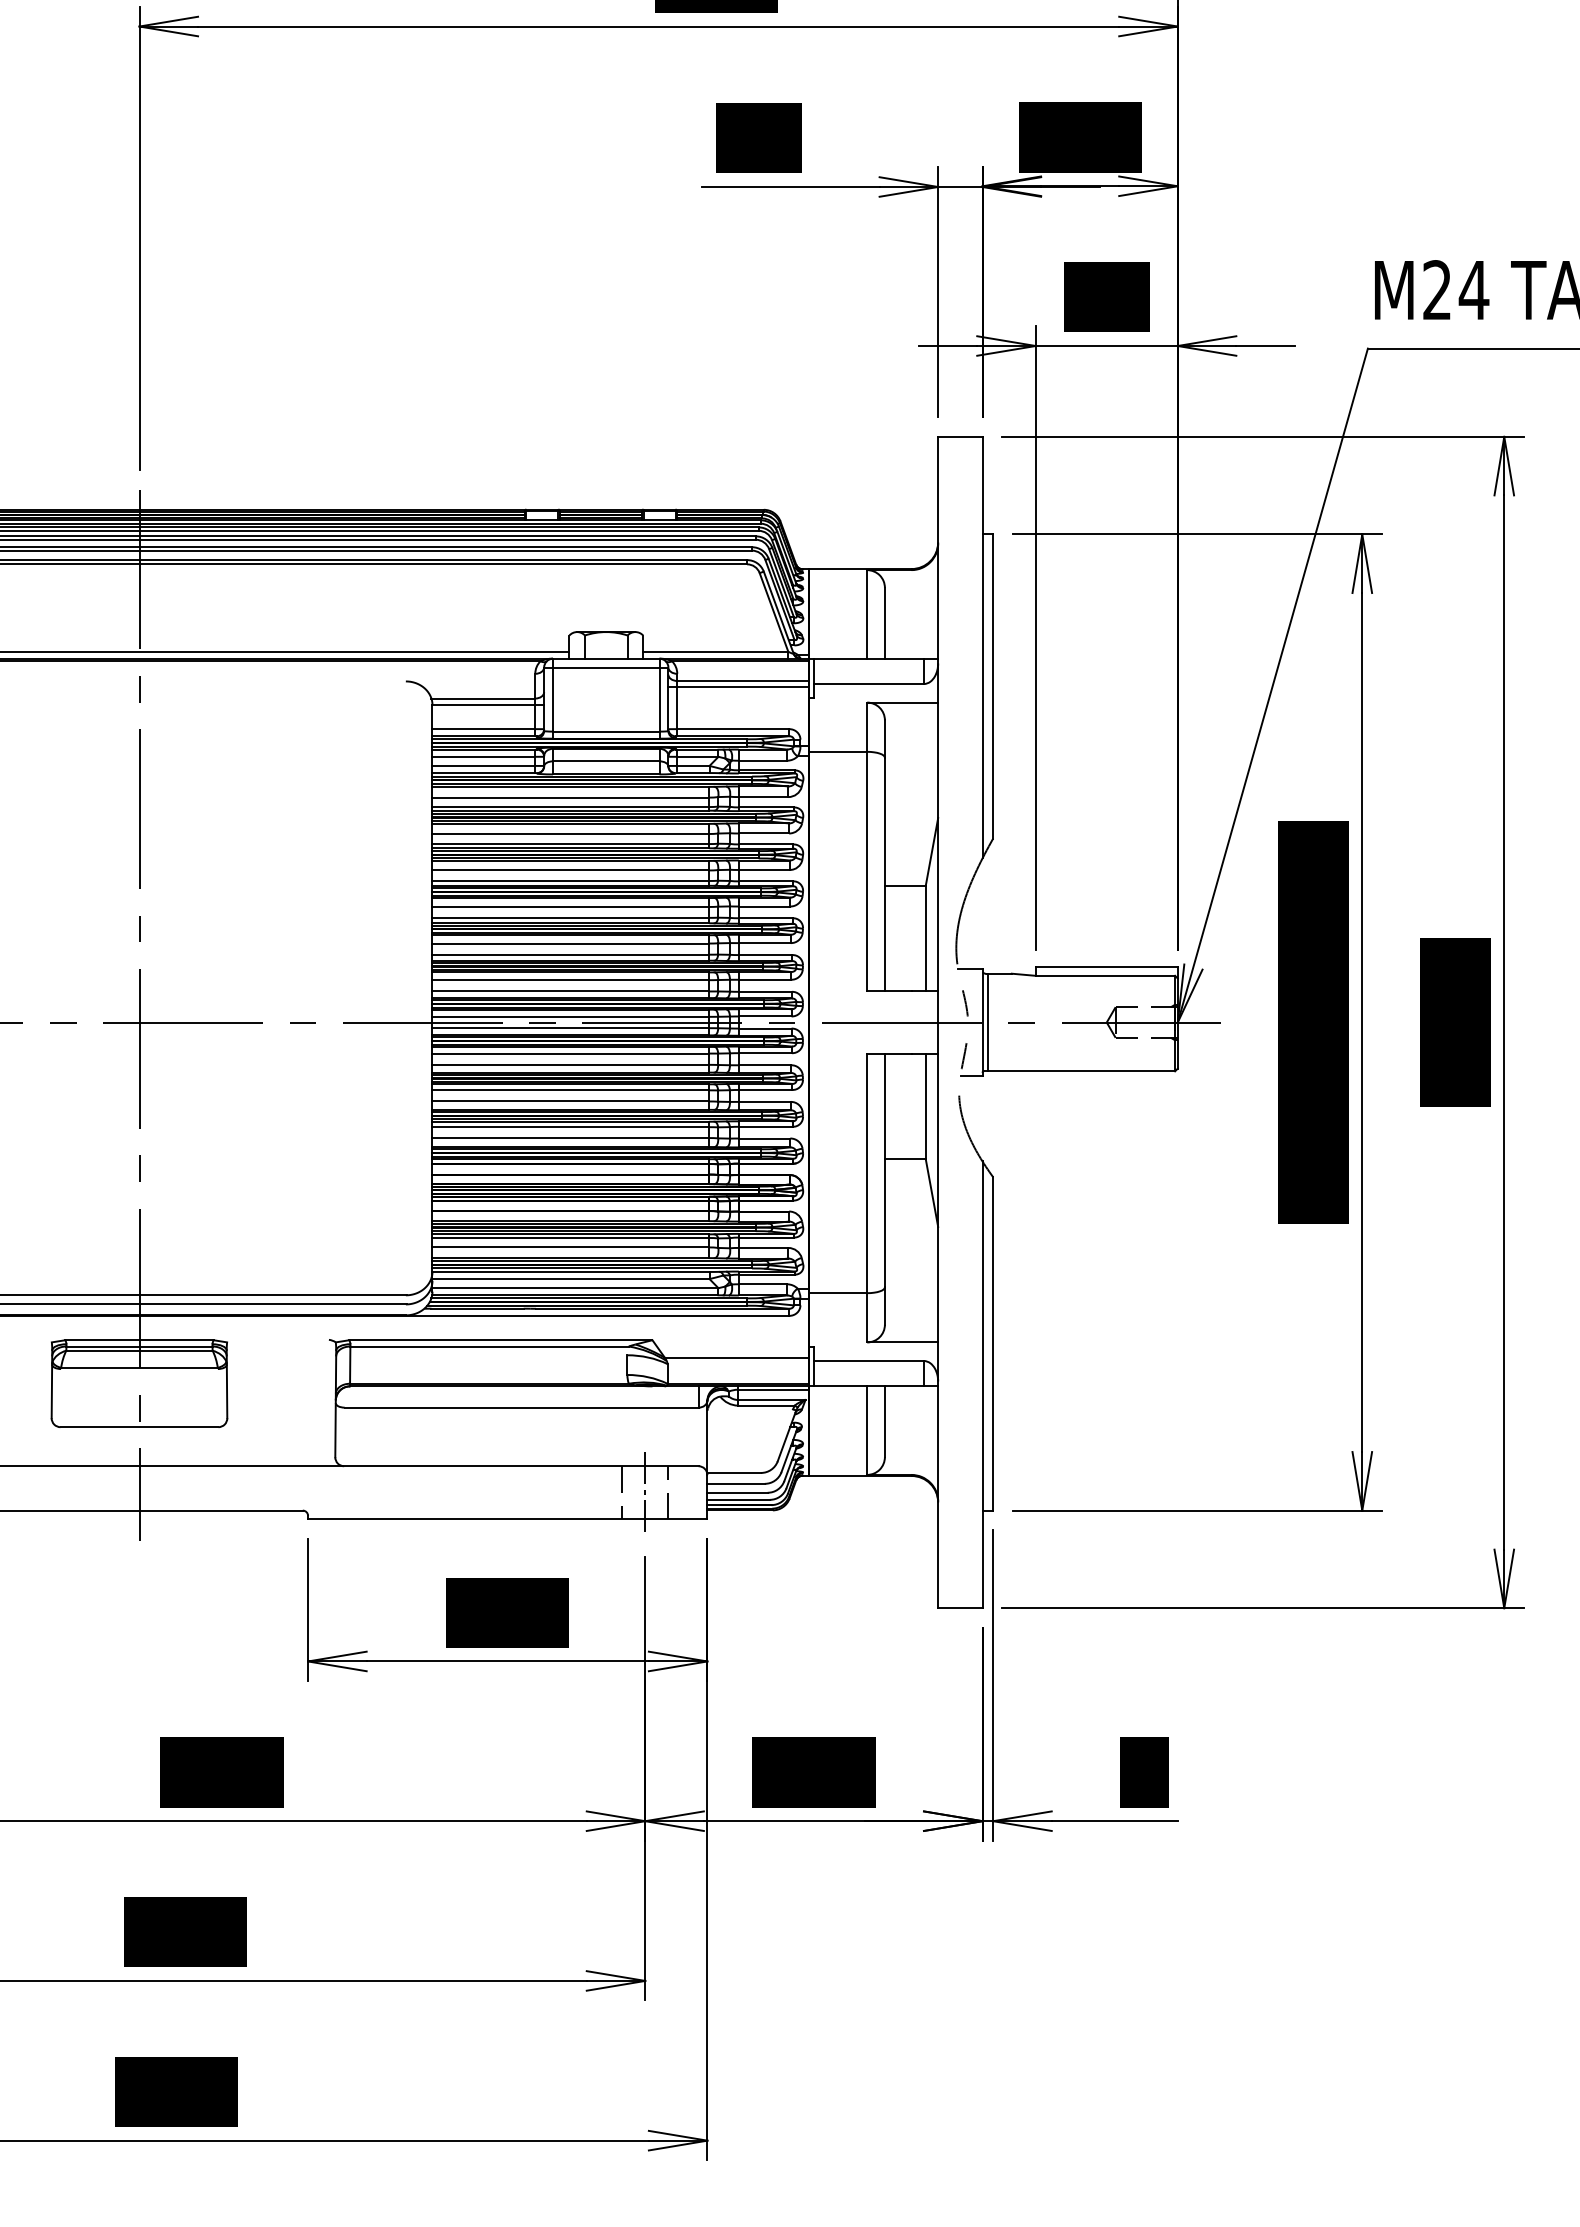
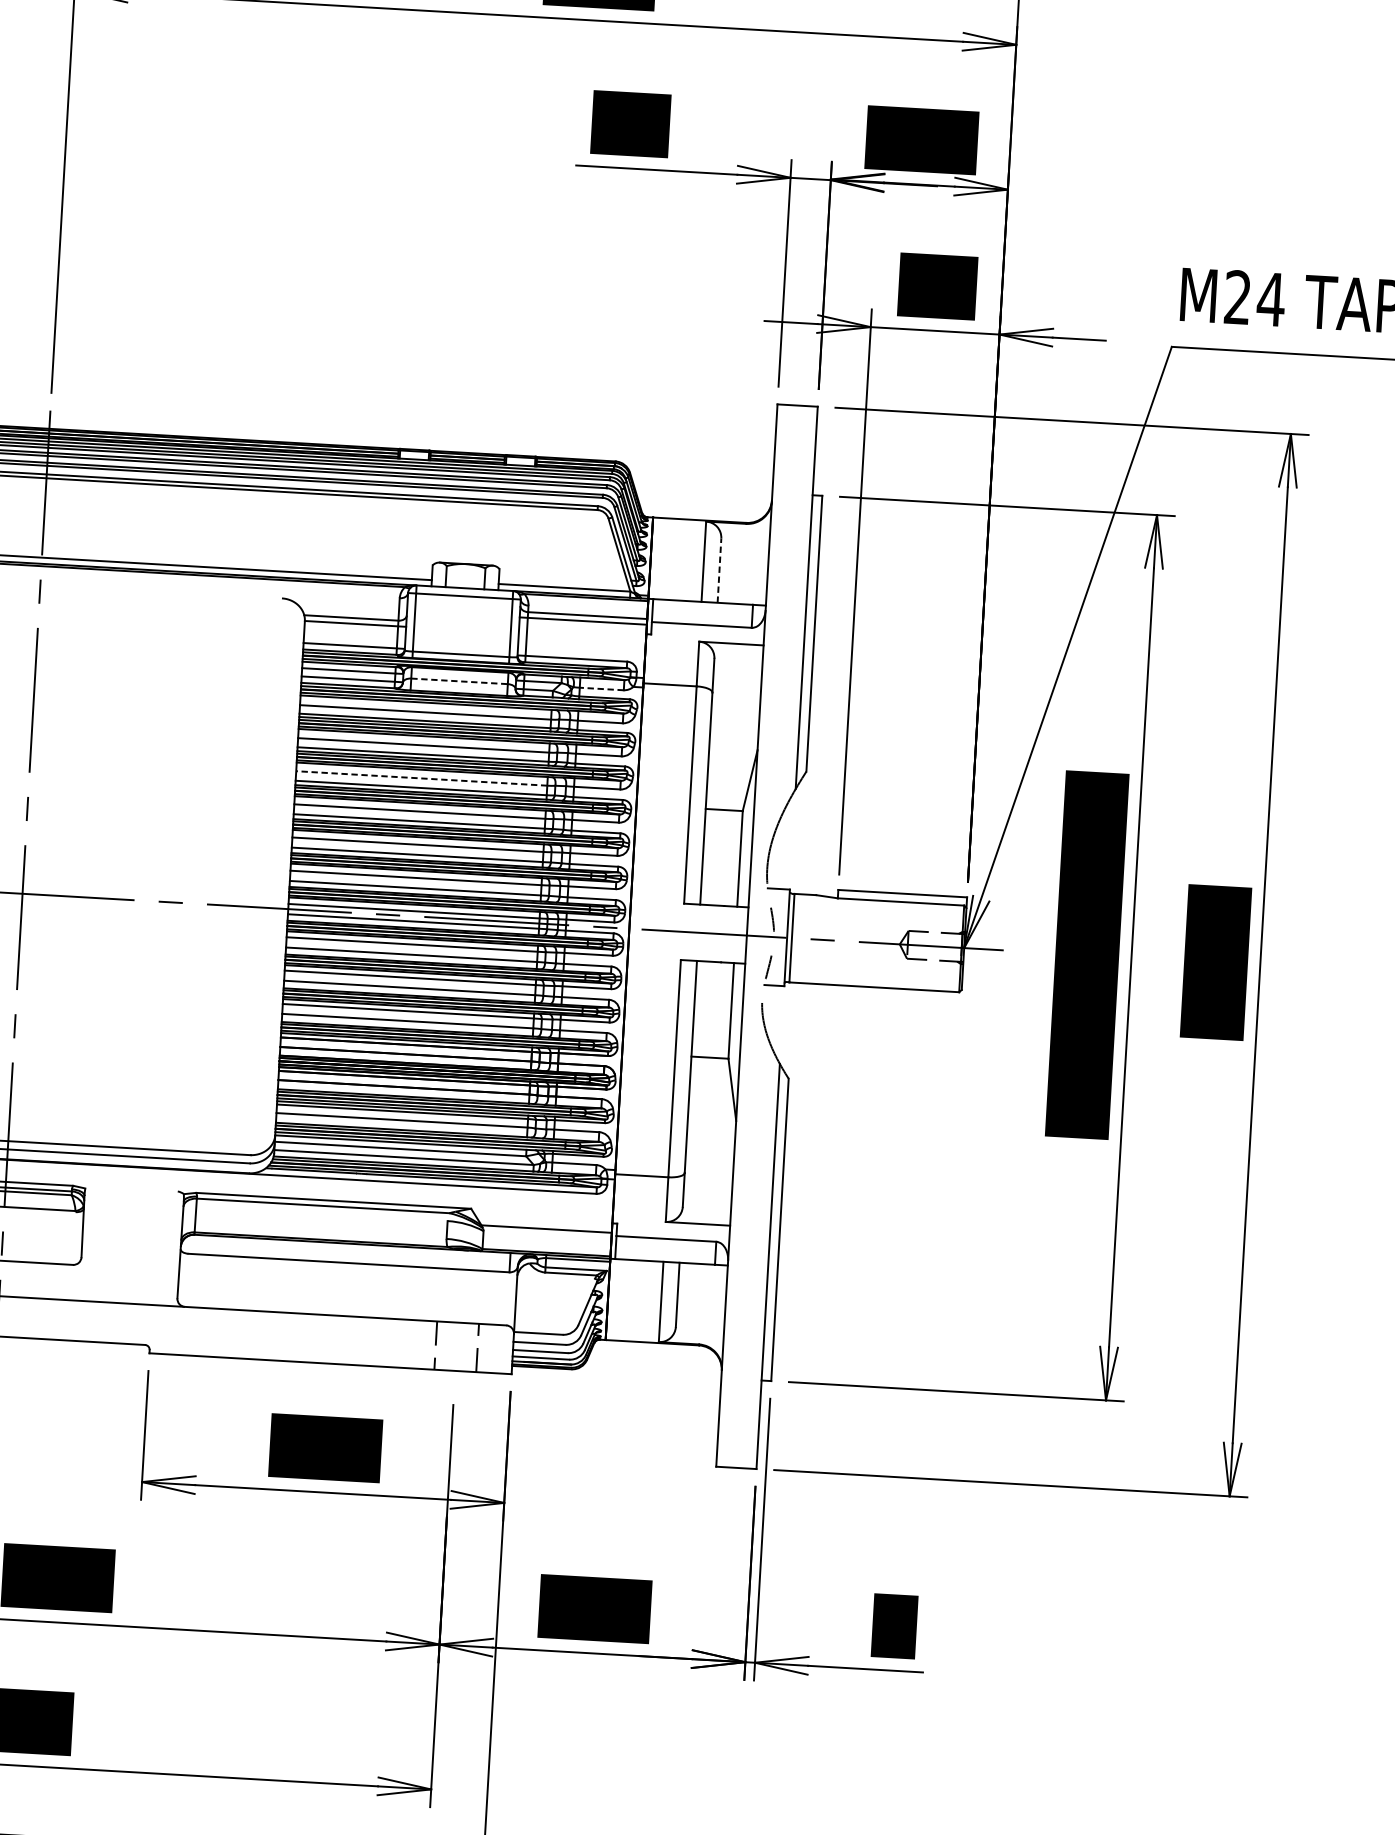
line: (884, 622) -> (719, 569), solid -> dashed
line: (762, 760) -> (601, 688), solid -> dashed
line: (606, 761) -> (459, 681), solid -> dashed
line: (570, 870) -> (421, 778), solid -> dashed
line: (645, 1492) -> (456, 1346), removed

